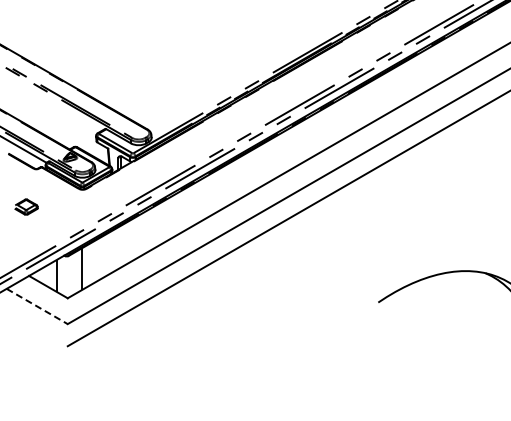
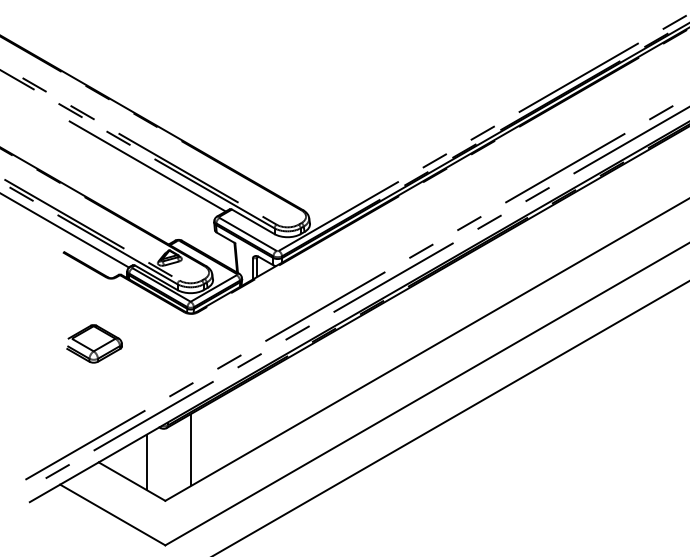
line: (57, 104) -> (147, 166), added
part: (26, 206) -> (94, 342), size x1.43
line: (37, 306) -> (113, 515), dashed -> solid

